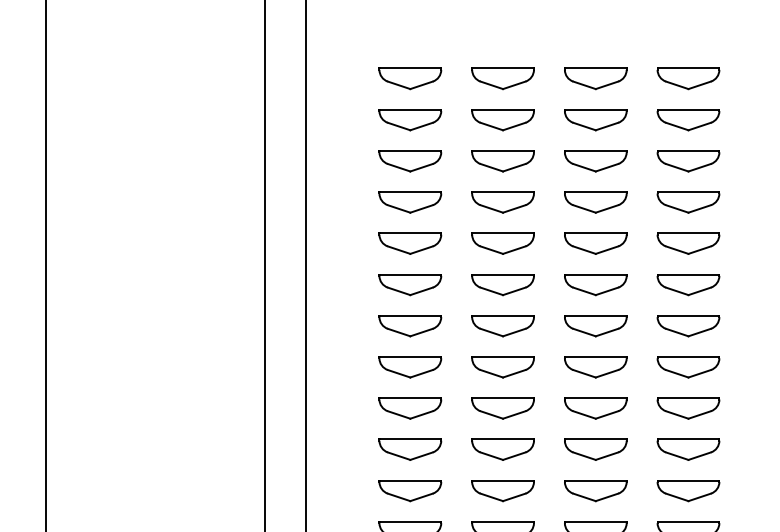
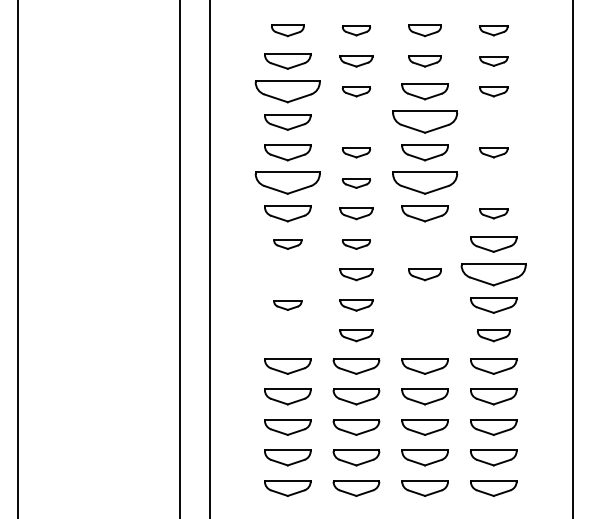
part: (409, 78) -> (287, 30), size x0.7
part: (503, 78) -> (356, 30), size x0.6
part: (594, 78) -> (424, 30), size x0.7
part: (688, 78) -> (493, 30), size x0.6
part: (503, 120) -> (356, 61), size x0.7
part: (594, 120) -> (424, 61), size x0.7
part: (688, 120) -> (493, 61), size x0.6
part: (409, 160) -> (287, 91), size x1.4
part: (503, 160) -> (356, 91), size x0.6
part: (688, 160) -> (493, 91), size x0.6
part: (503, 202) -> (356, 122), removed
part: (594, 202) -> (424, 122), size x1.4
part: (688, 202) -> (493, 122), removed
part: (503, 243) -> (356, 152), size x0.6
part: (688, 243) -> (493, 152), size x0.6
part: (409, 285) -> (287, 183), size x1.4
part: (503, 285) -> (356, 183), size x0.6
part: (594, 285) -> (424, 183), size x1.4
part: (688, 285) -> (493, 183), removed
part: (503, 325) -> (356, 213), size x0.7
part: (688, 325) -> (493, 213), size x0.6
part: (409, 367) -> (287, 244), size x0.6
part: (503, 367) -> (356, 244), size x0.6
part: (594, 367) -> (424, 244), removed
part: (409, 408) -> (287, 274), removed
part: (503, 408) -> (356, 274), size x0.7
part: (594, 408) -> (424, 274), size x0.7
part: (688, 408) -> (493, 274), size x1.4
part: (409, 449) -> (287, 305), size x0.6
part: (503, 449) -> (356, 305), size x0.7
part: (594, 449) -> (424, 305), removed
part: (409, 490) -> (287, 335), removed
part: (503, 490) -> (356, 335), size x0.7
part: (594, 490) -> (424, 335), removed
part: (688, 490) -> (493, 335), size x0.7

